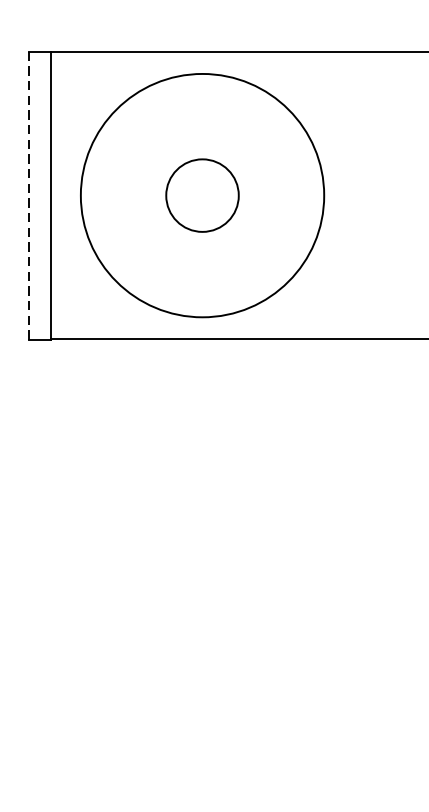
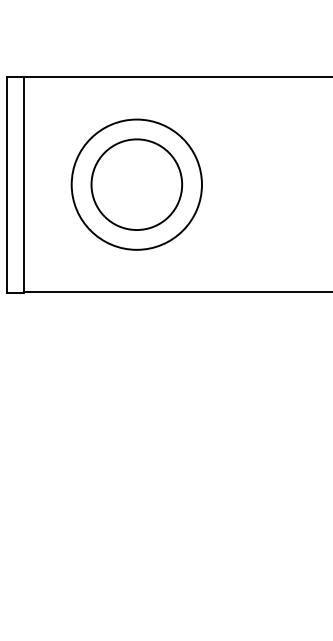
line: (28, 195) -> (6, 184), dashed -> solid
circle: (202, 195) -> (136, 184), size x0.71
circle: (202, 195) -> (136, 184), size x1.67

